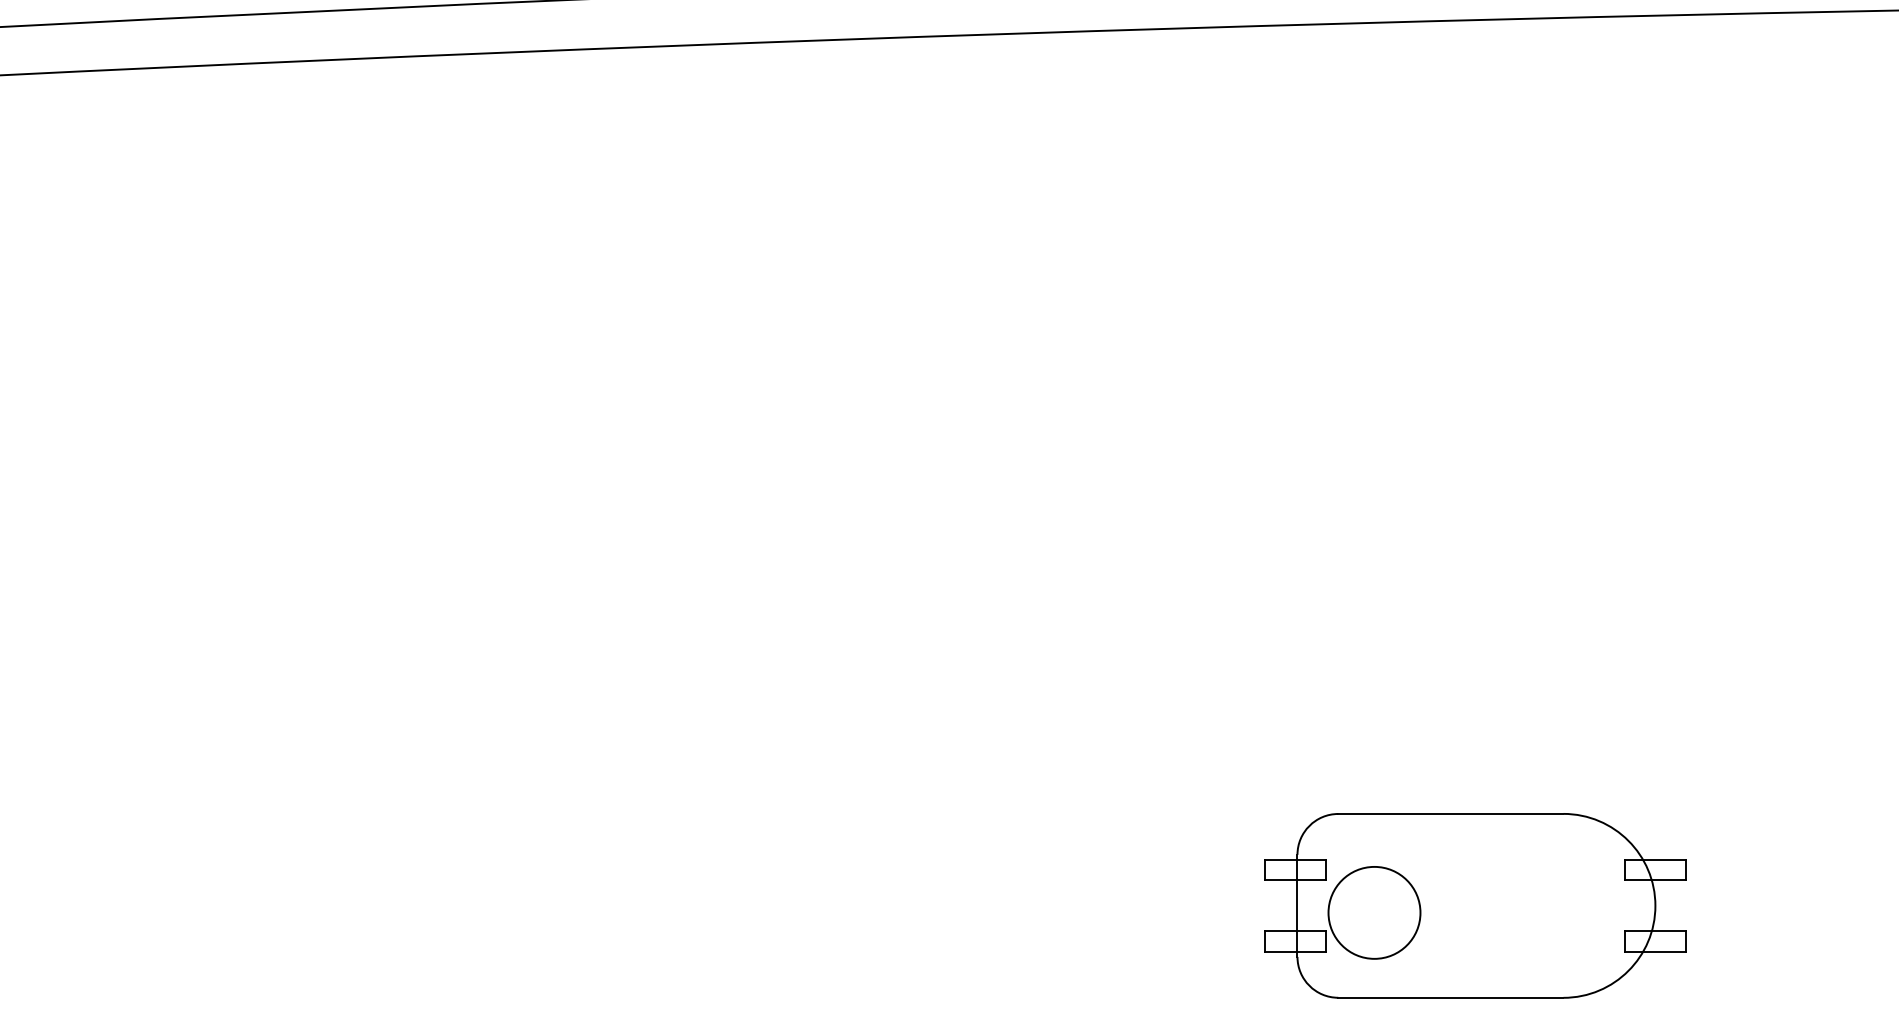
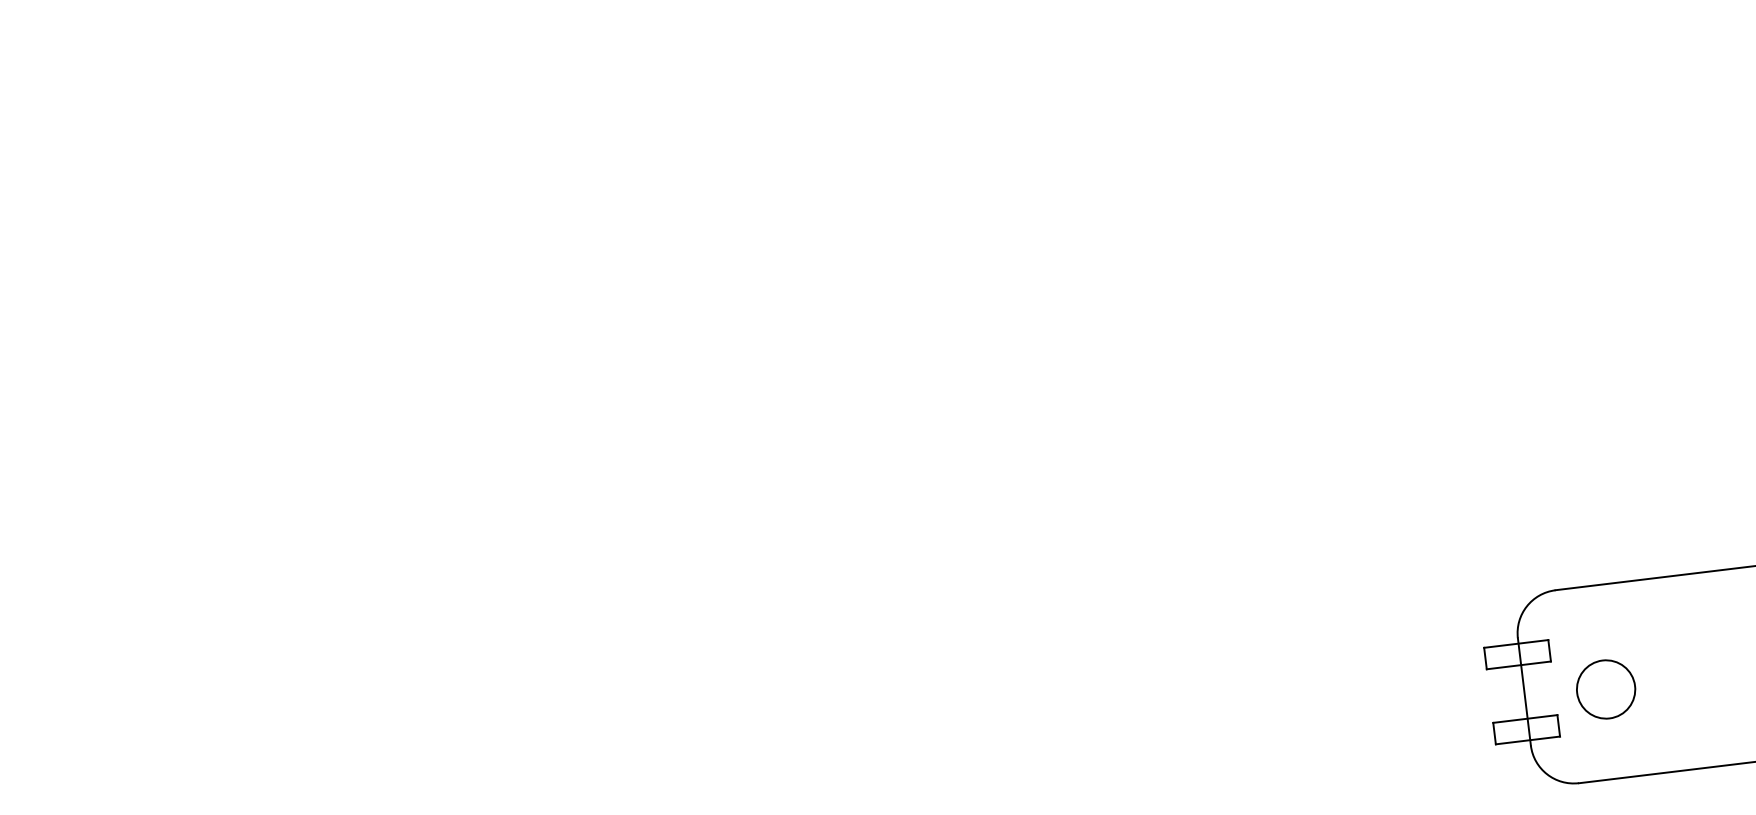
circle: (1374, 912) -> (1606, 689), size x0.6

